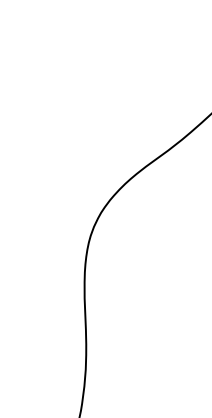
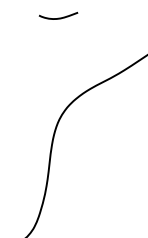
curve: (61, 58) -> (58, 17), added

